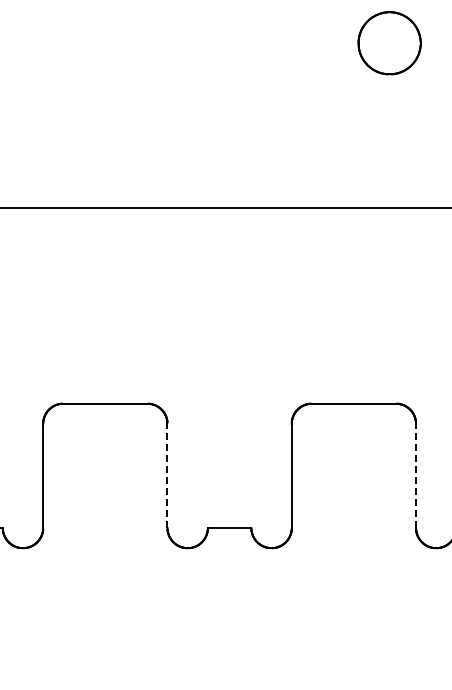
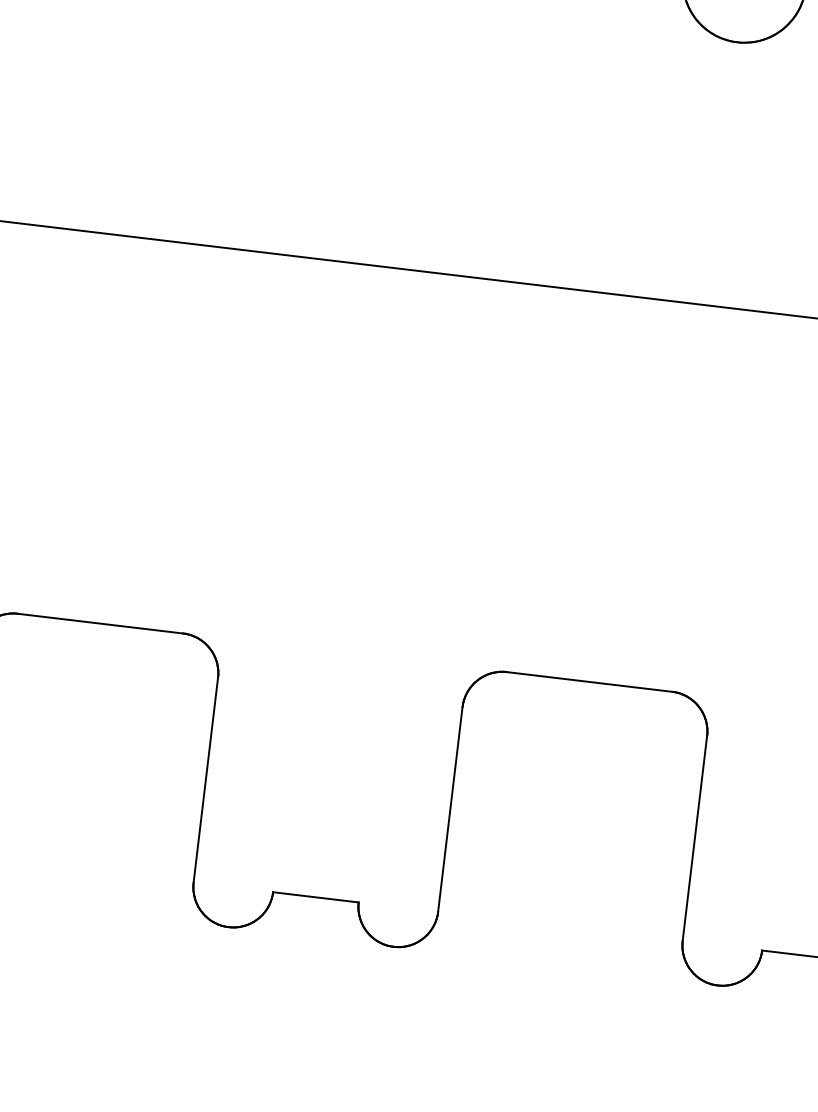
line: (167, 475) -> (205, 779), dashed -> solid
line: (416, 475) -> (695, 837), dashed -> solid

